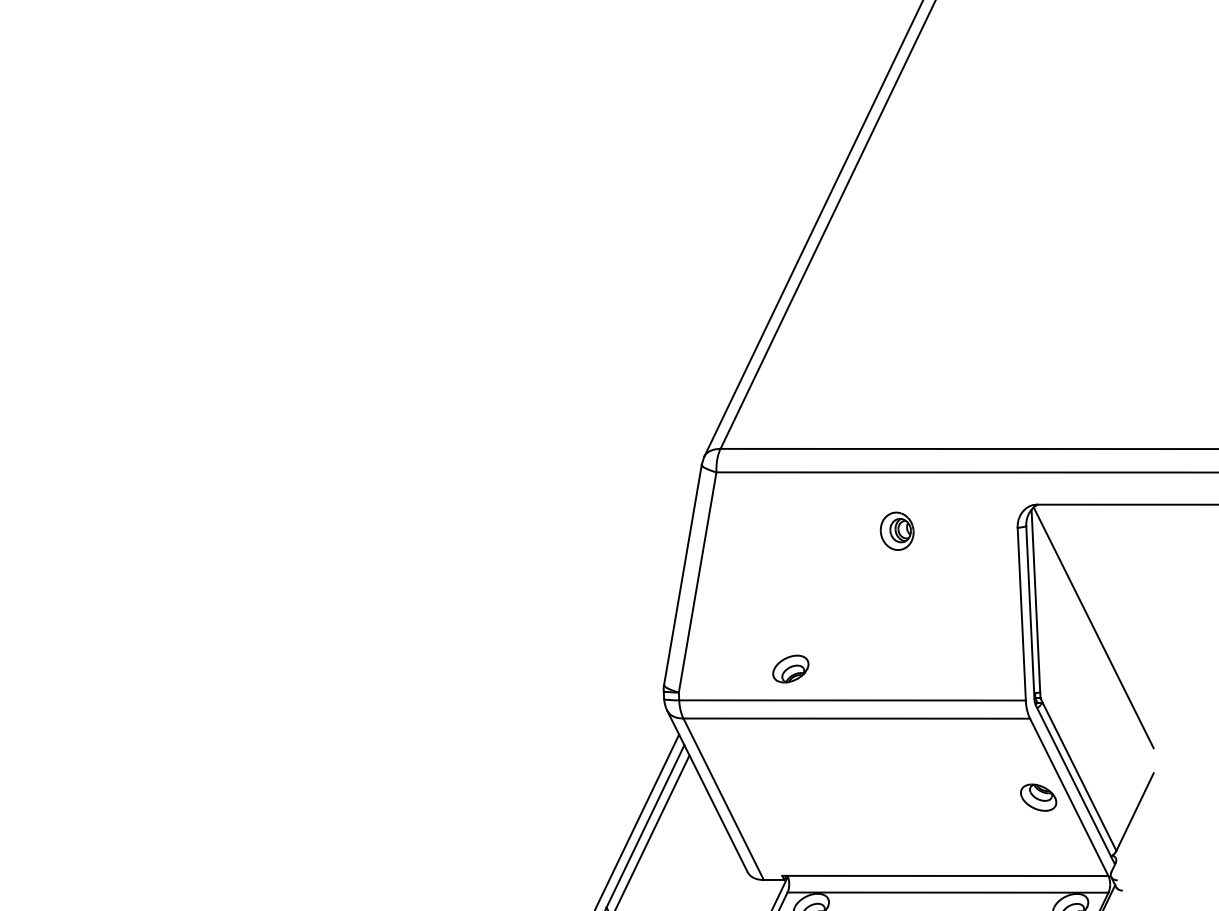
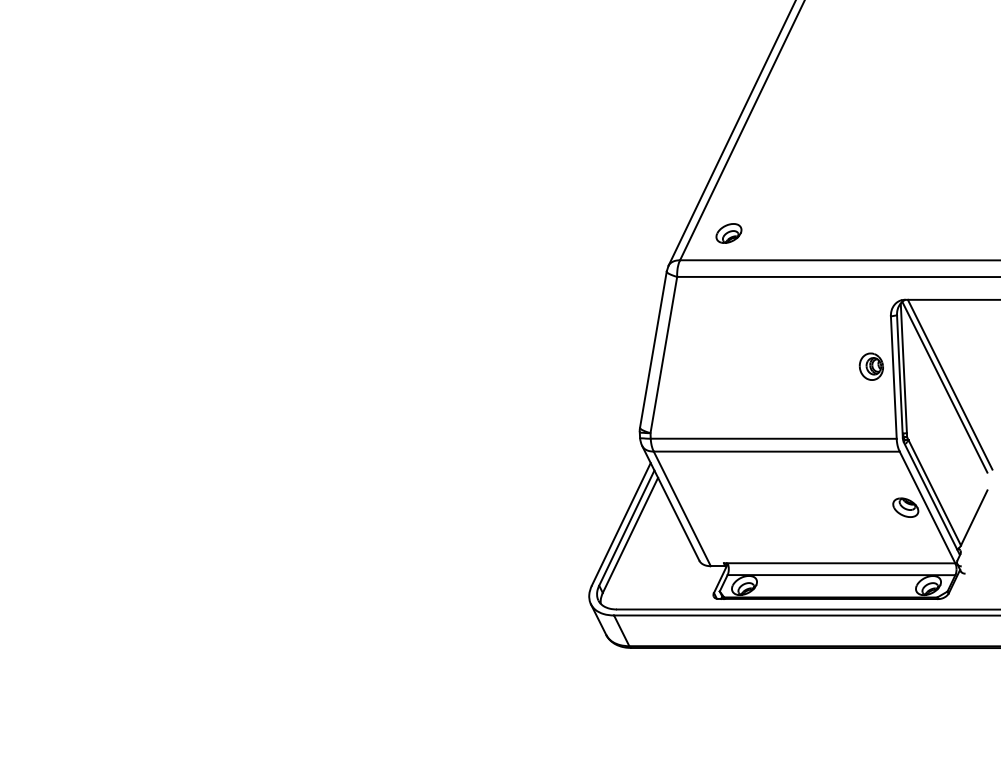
part: (895, 530) -> (870, 366), moved
line: (1100, 623) -> (949, 384), added
part: (790, 669) -> (728, 233), moved

